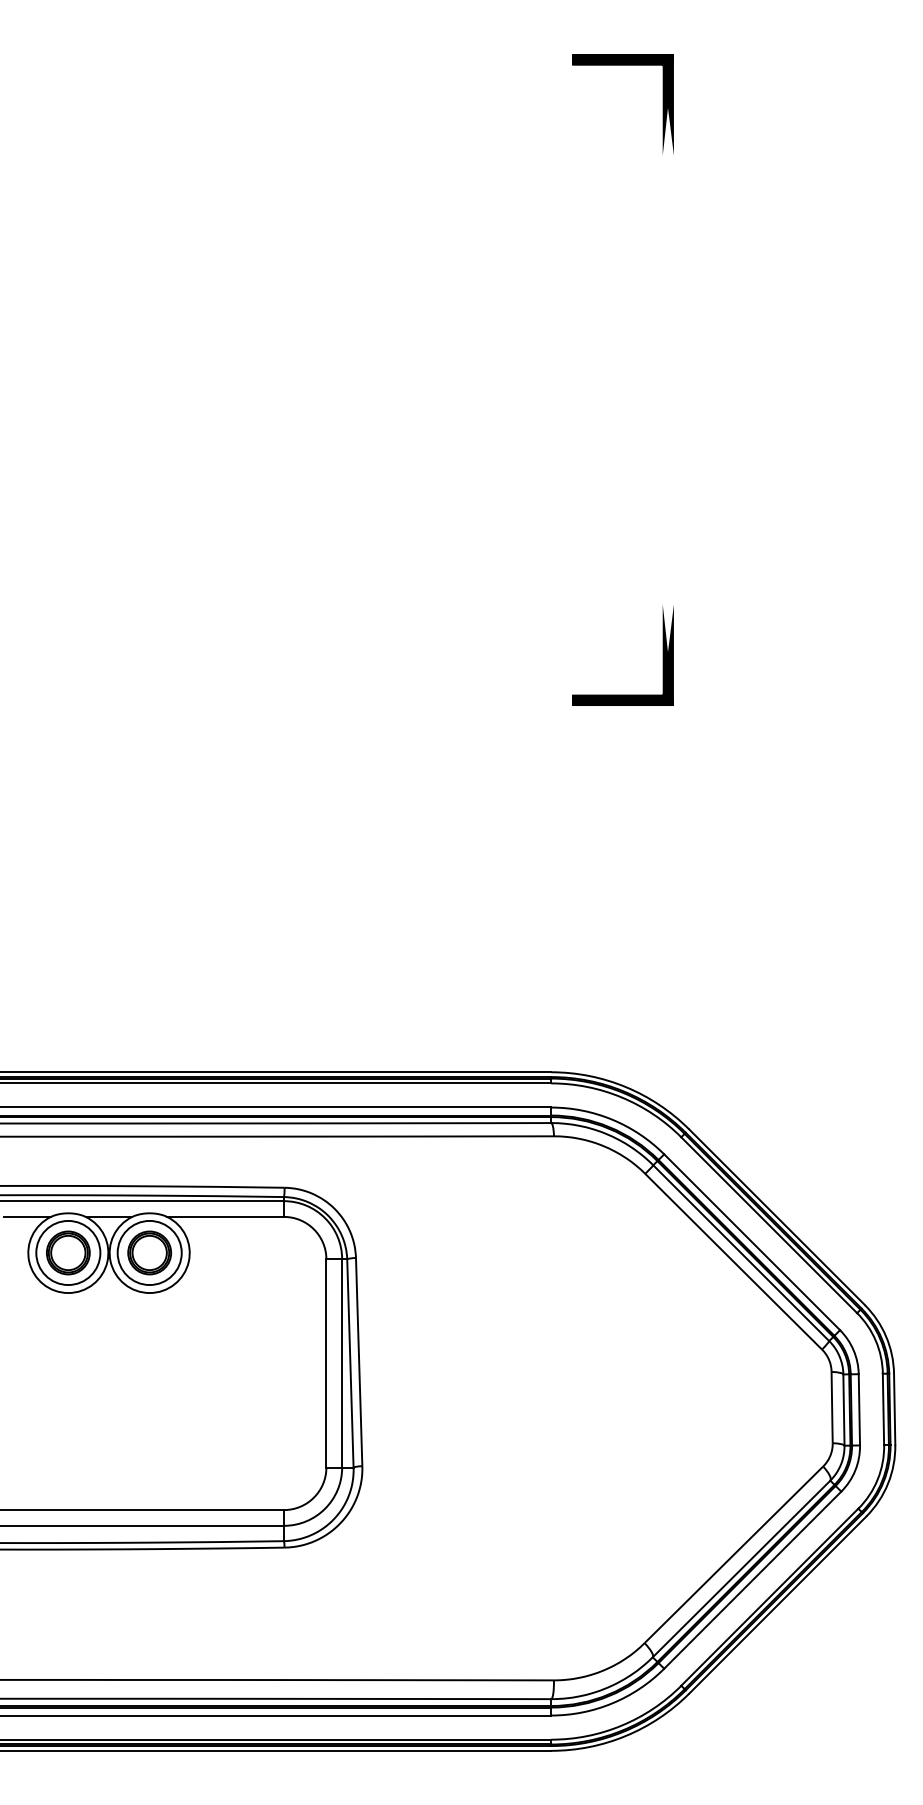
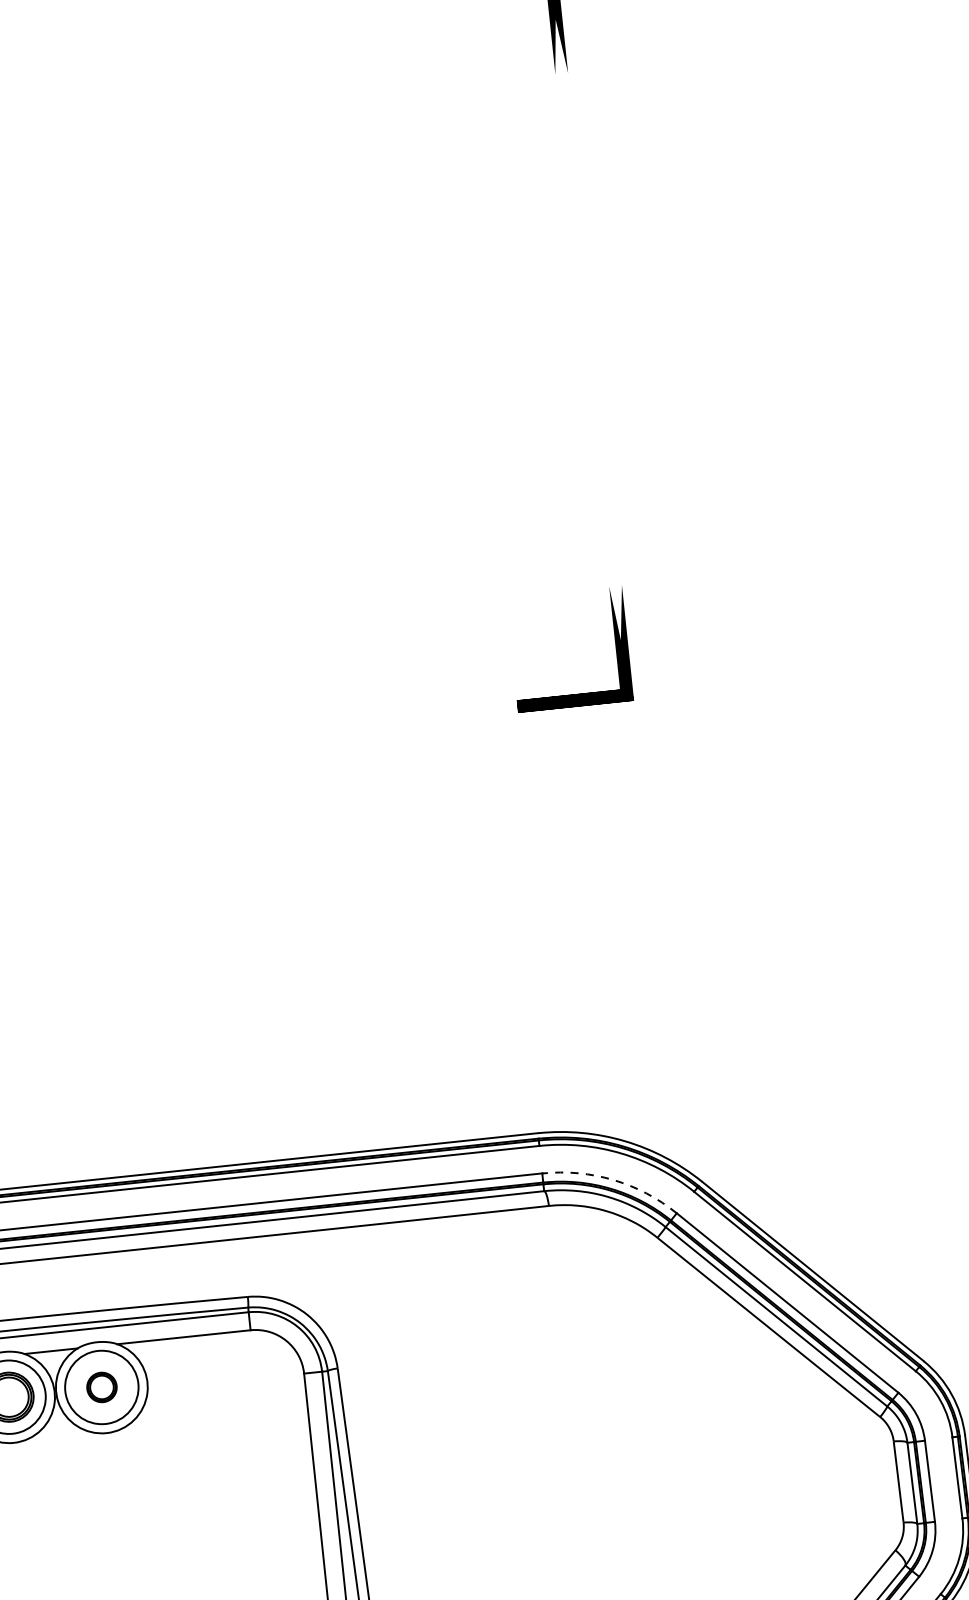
arc: (612, 1119) -> (613, 1179), solid -> dashed
part: (149, 1252) -> (101, 1386), size x0.6

